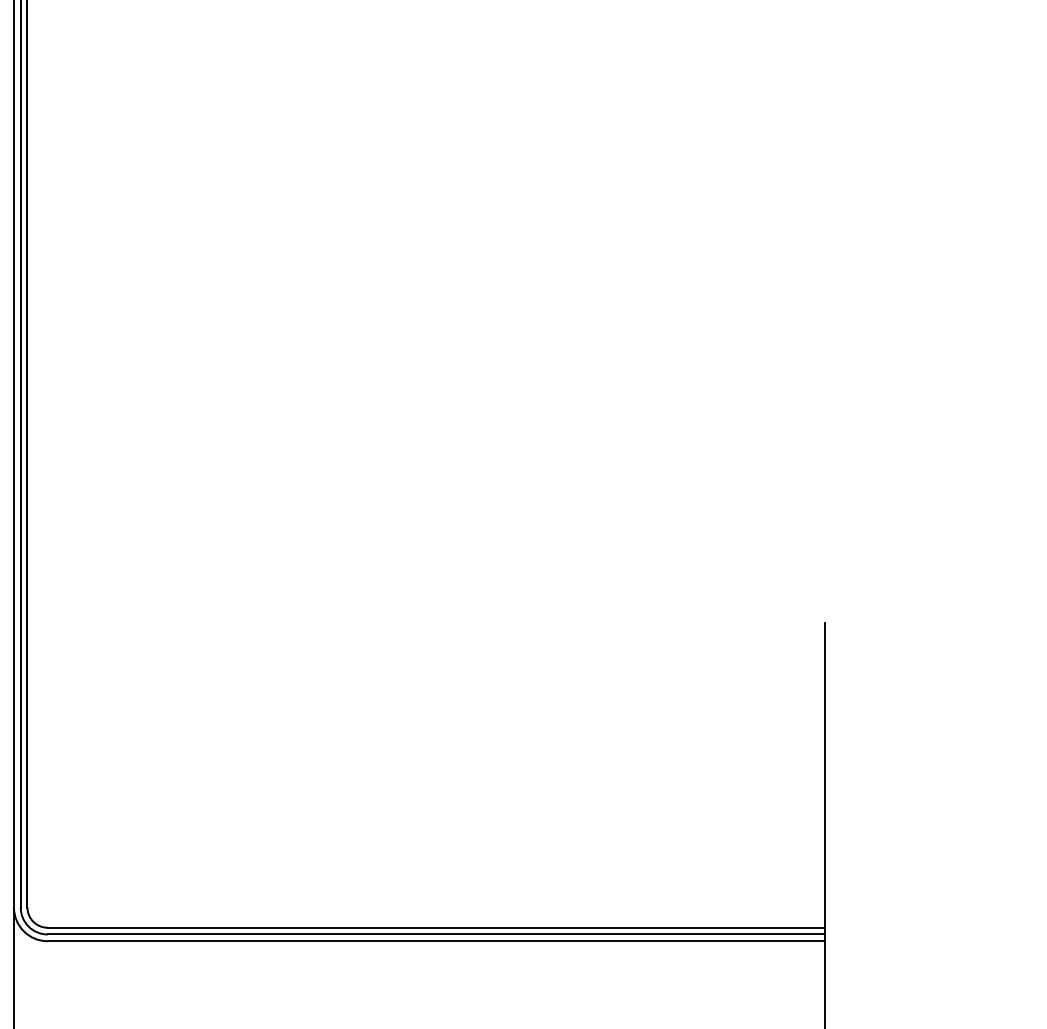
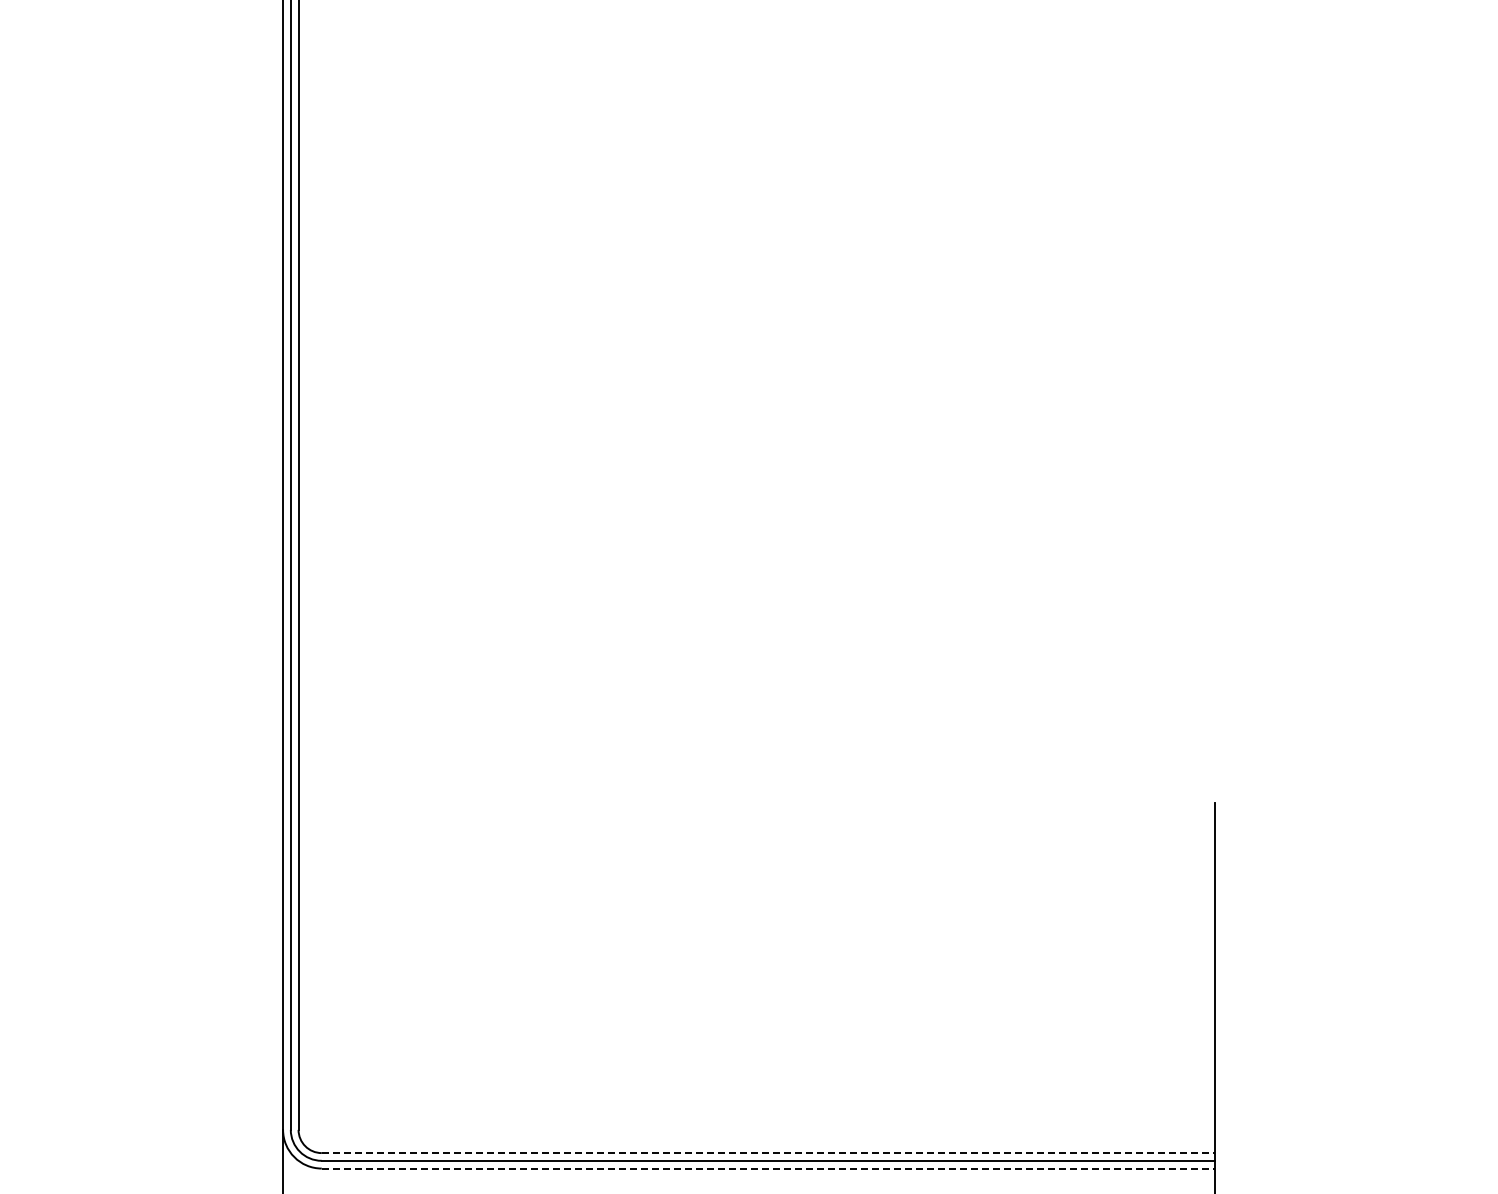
line: (436, 928) -> (768, 1153), solid -> dashed
line: (436, 941) -> (768, 1168), solid -> dashed

